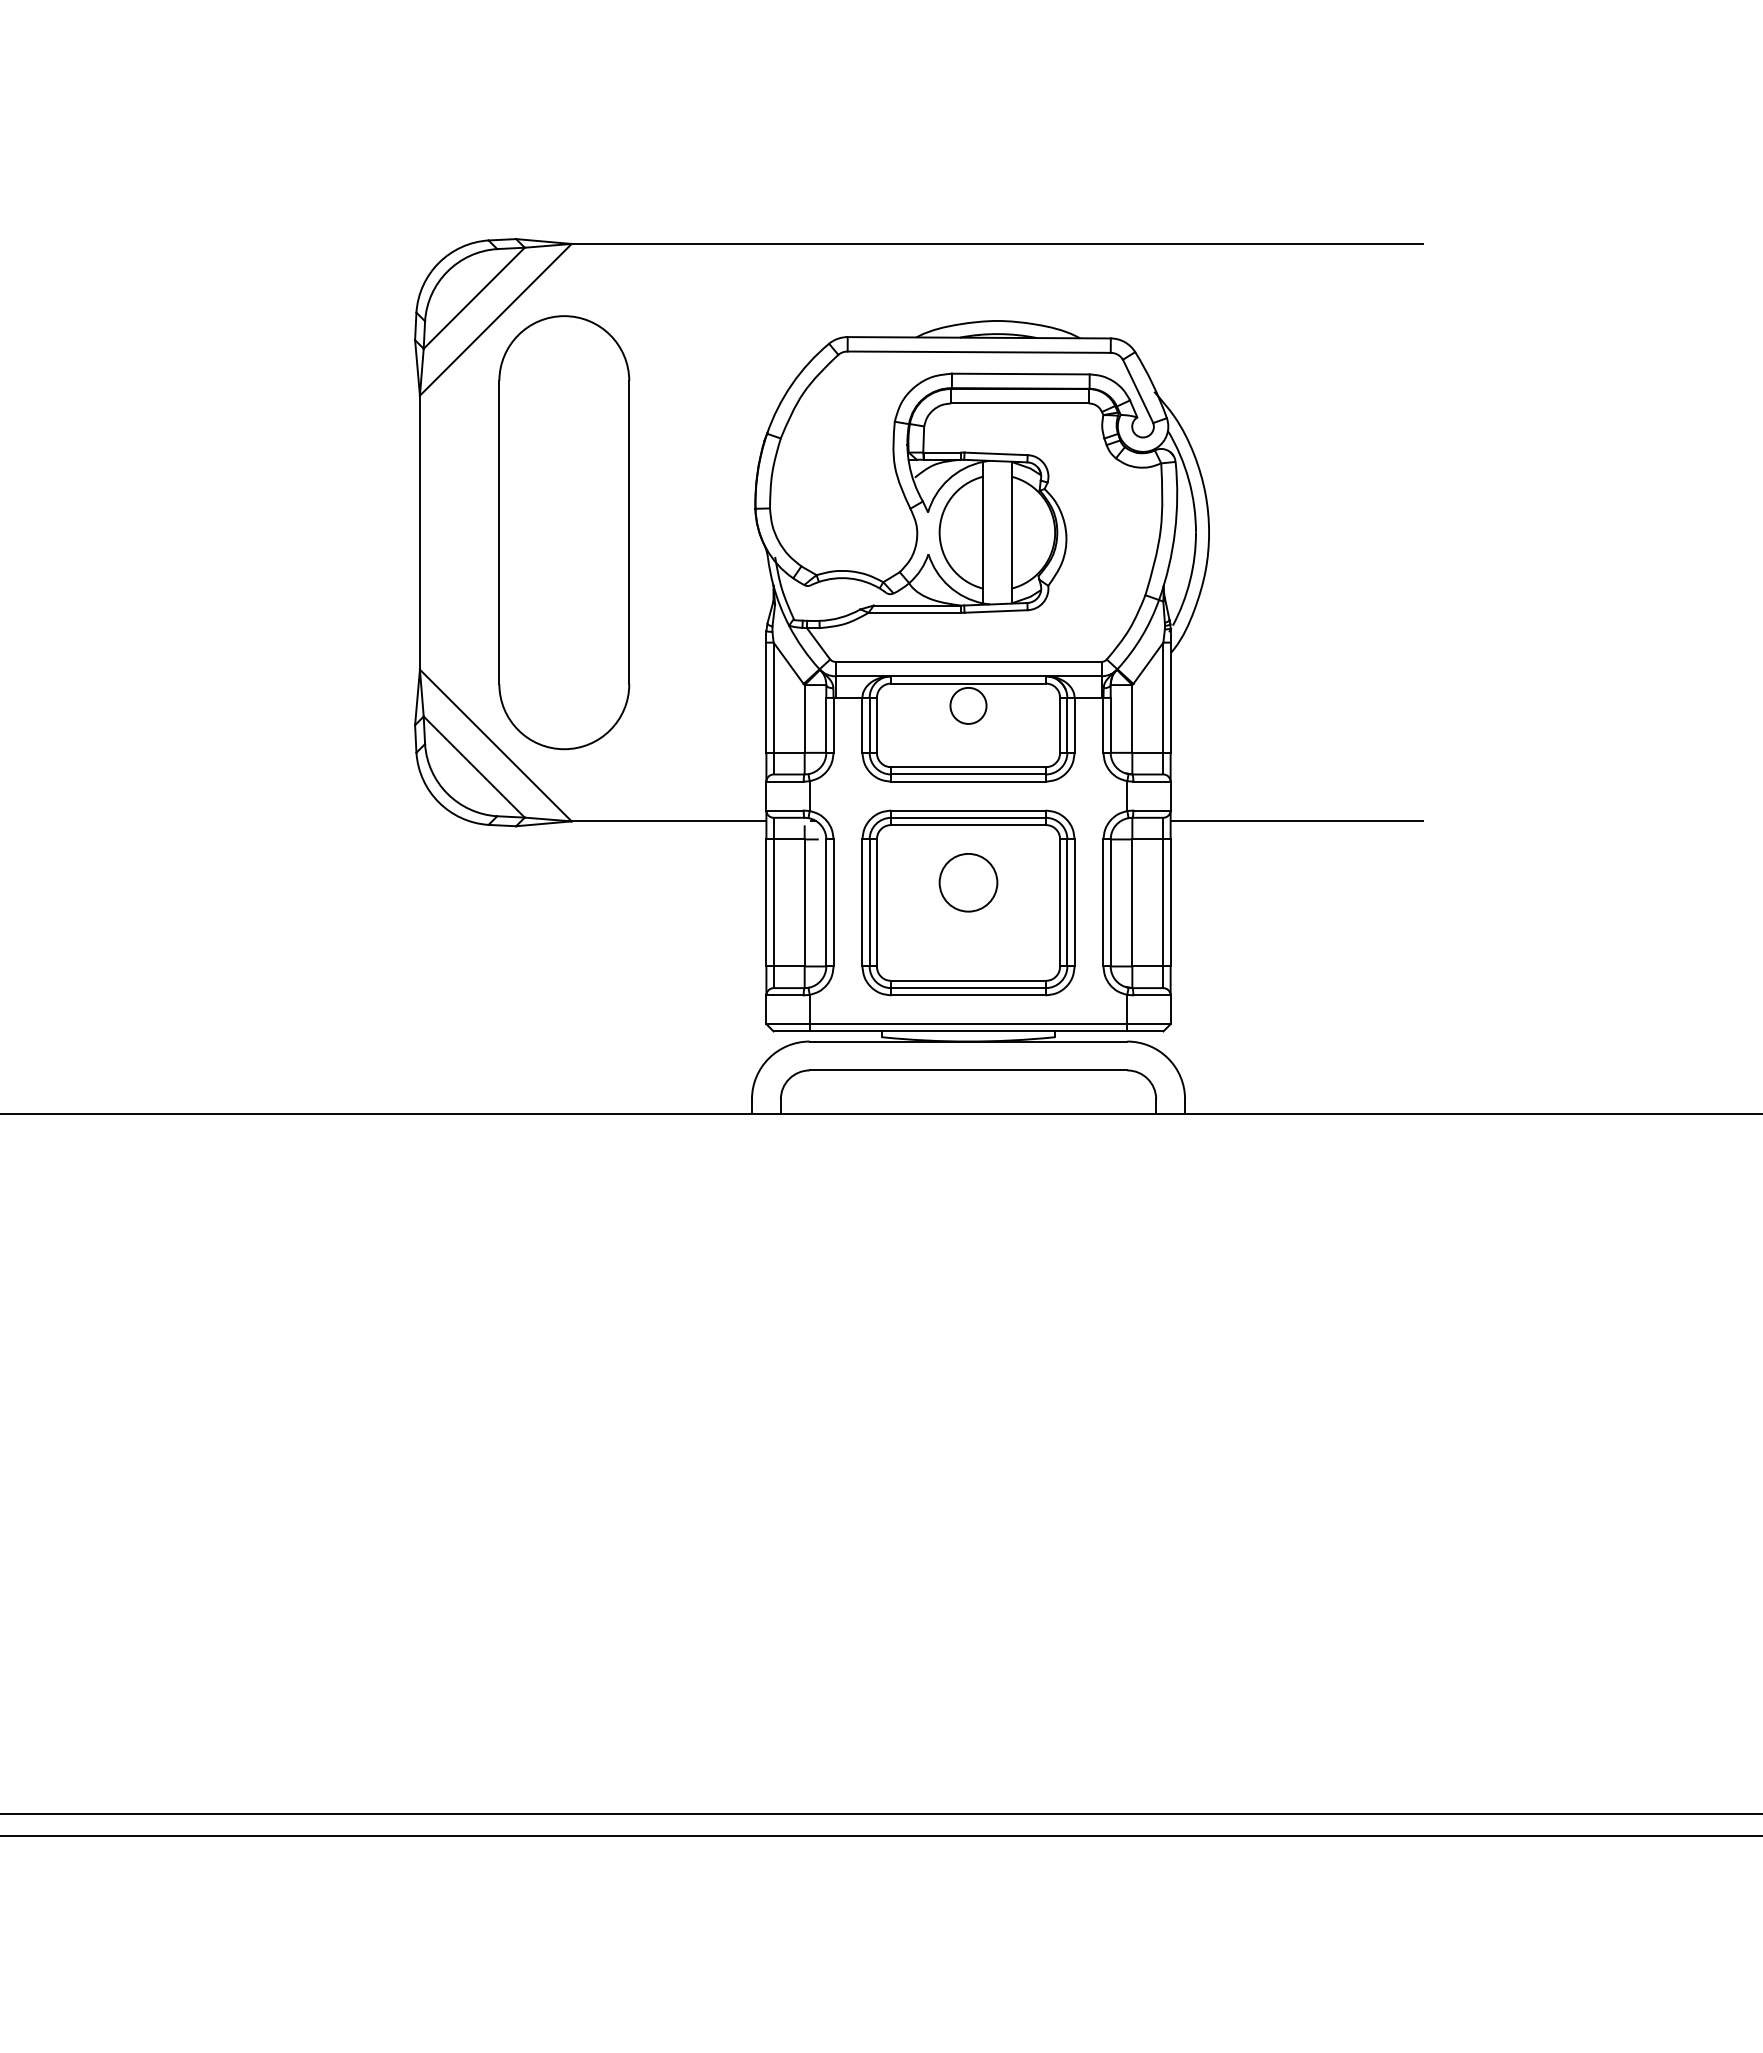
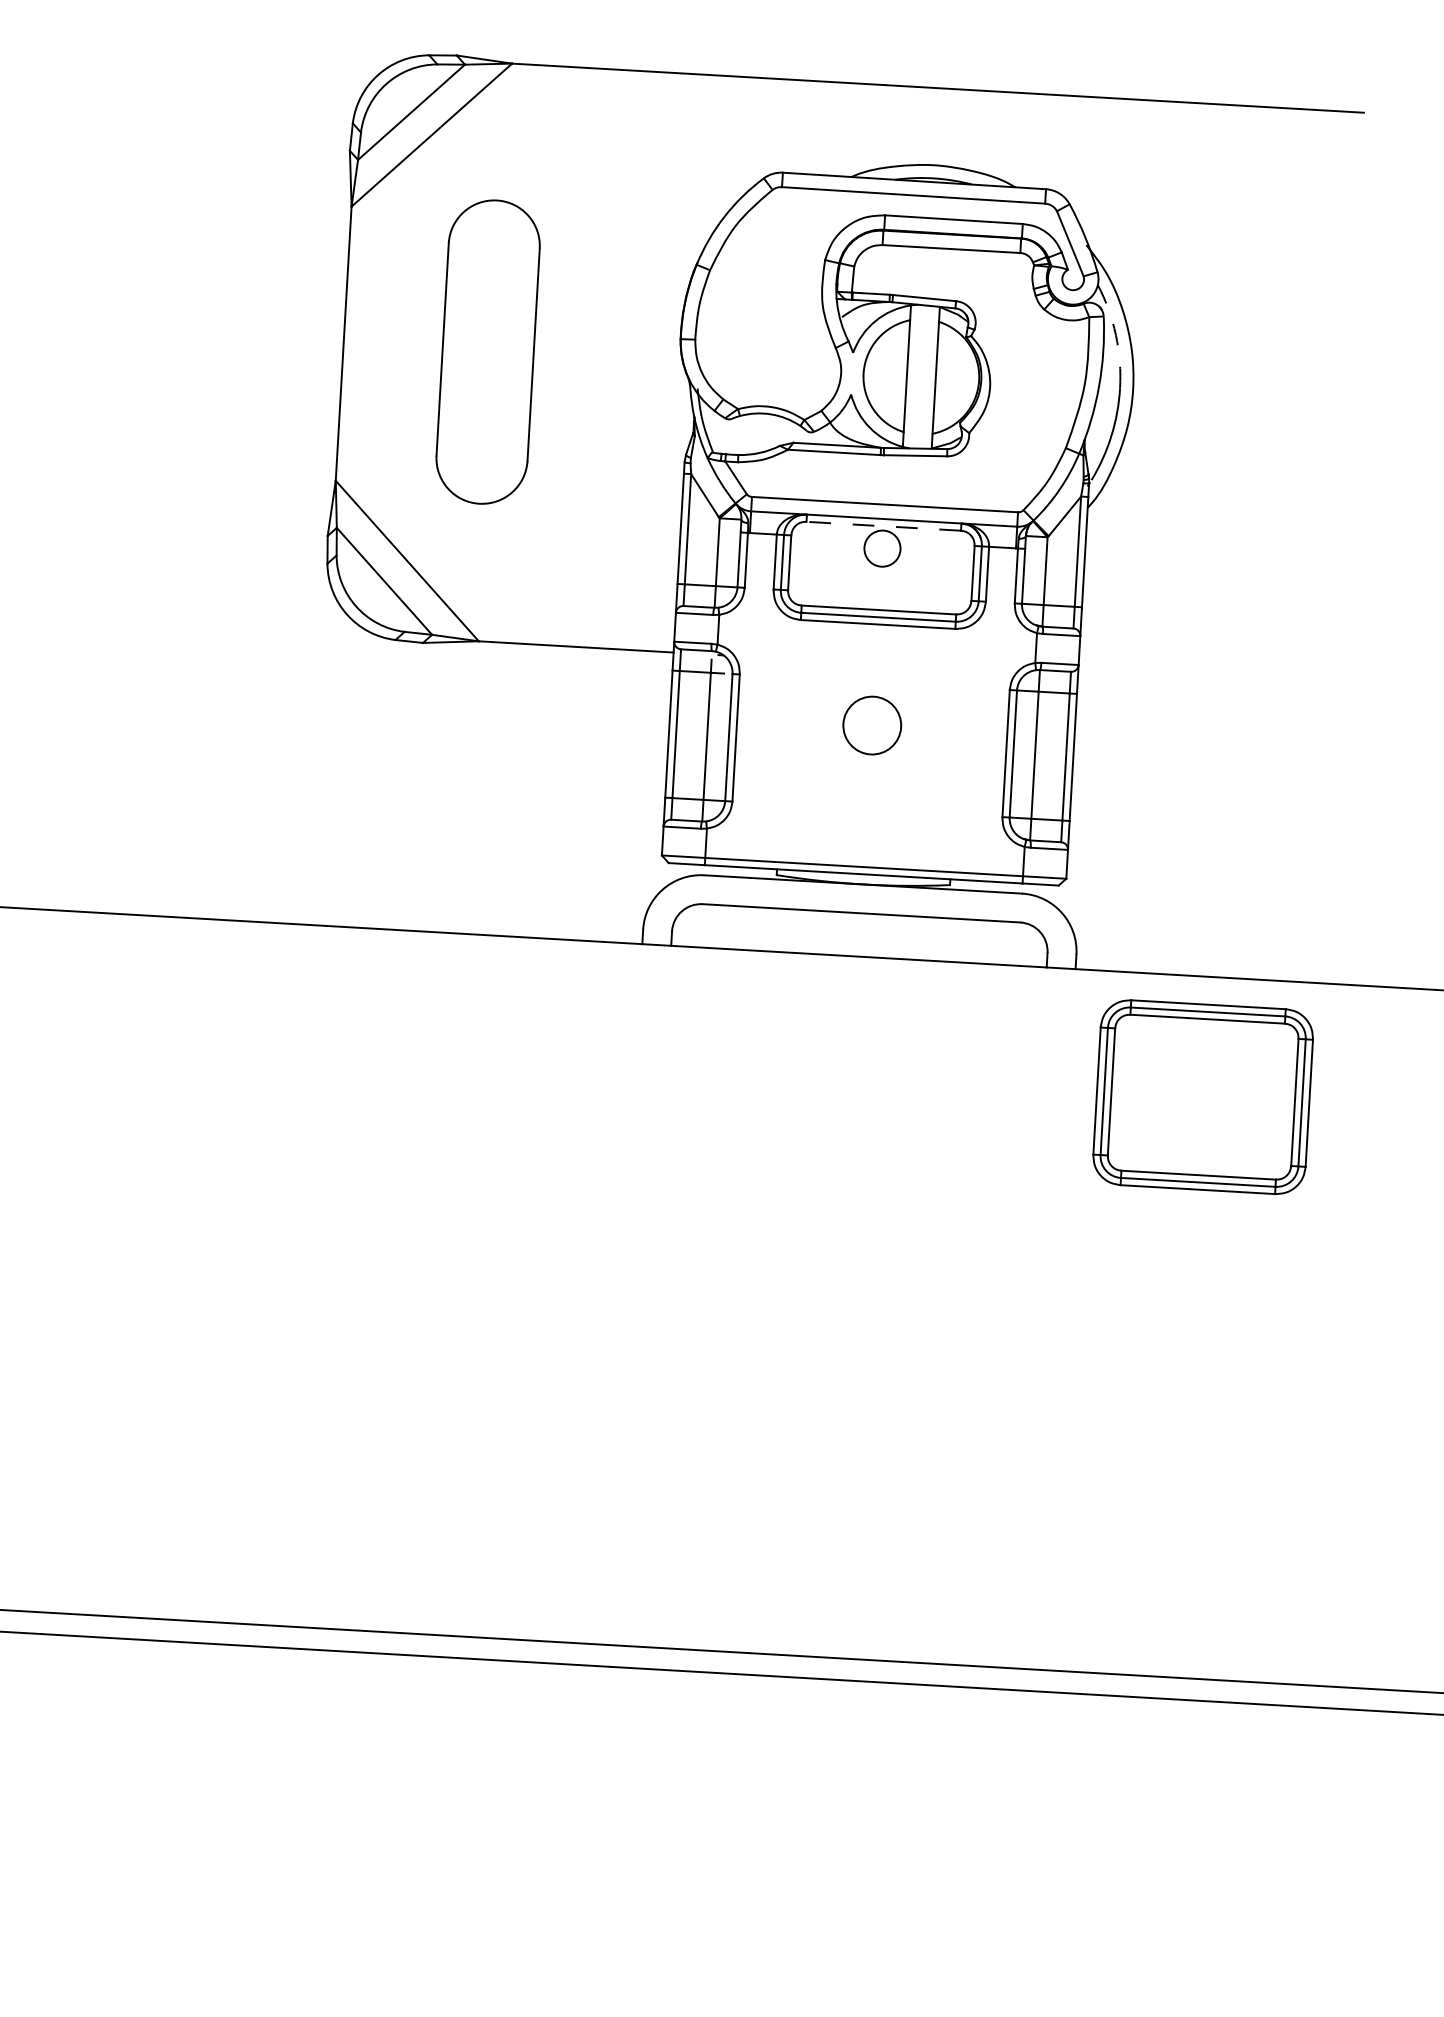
arc: (1188, 479) -> (1115, 334), solid -> dashed
part: (564, 532) -> (488, 351), size x0.7
line: (968, 683) -> (883, 526), solid -> dashed
line: (1296, 821) -> (1203, 683), removed
part: (968, 902) -> (1203, 1096), moved

